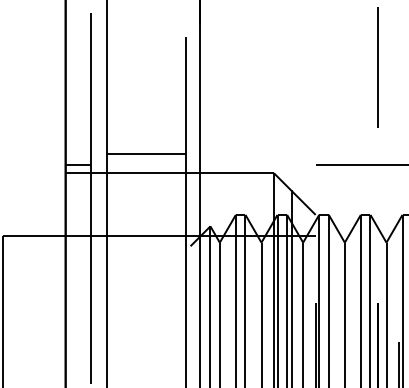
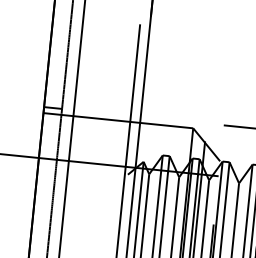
line: (146, 154) -> (102, 105), removed

